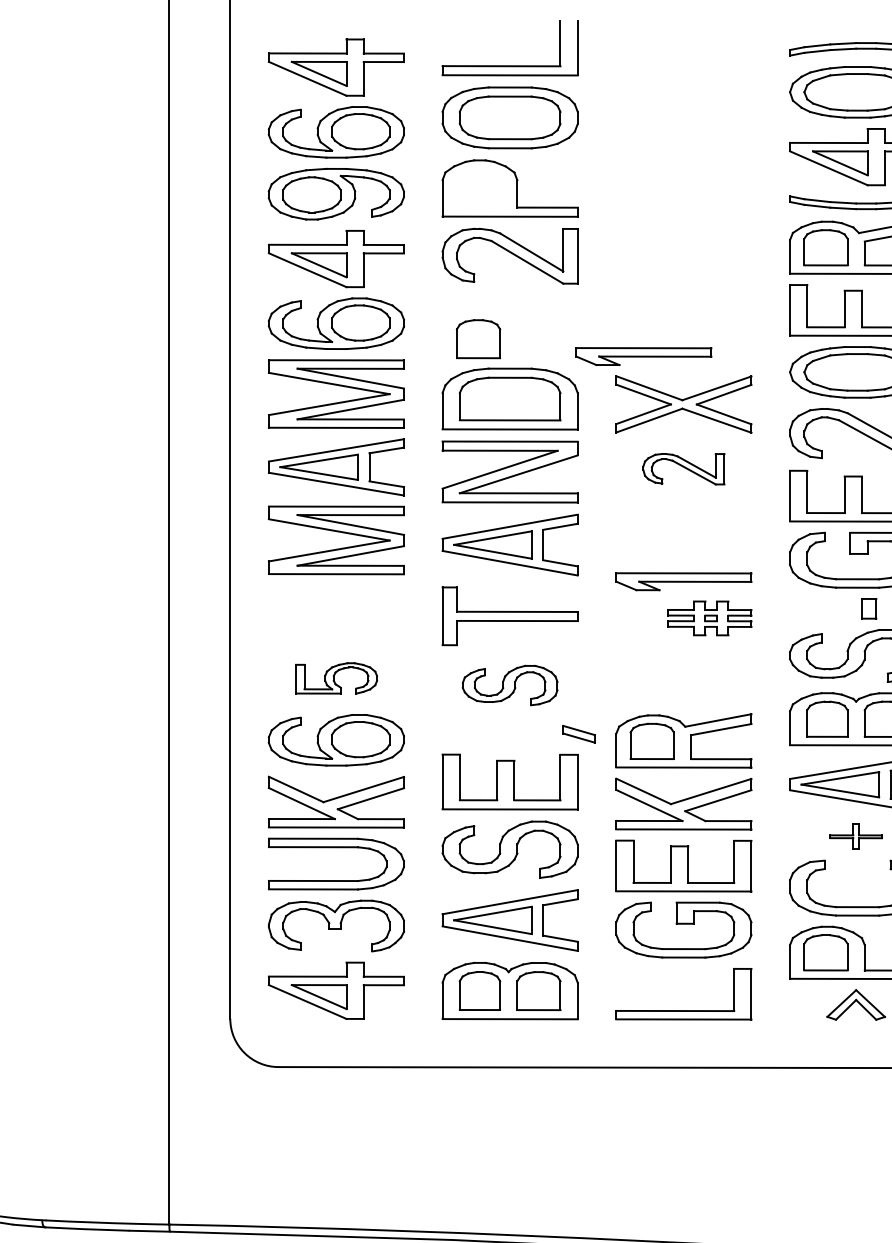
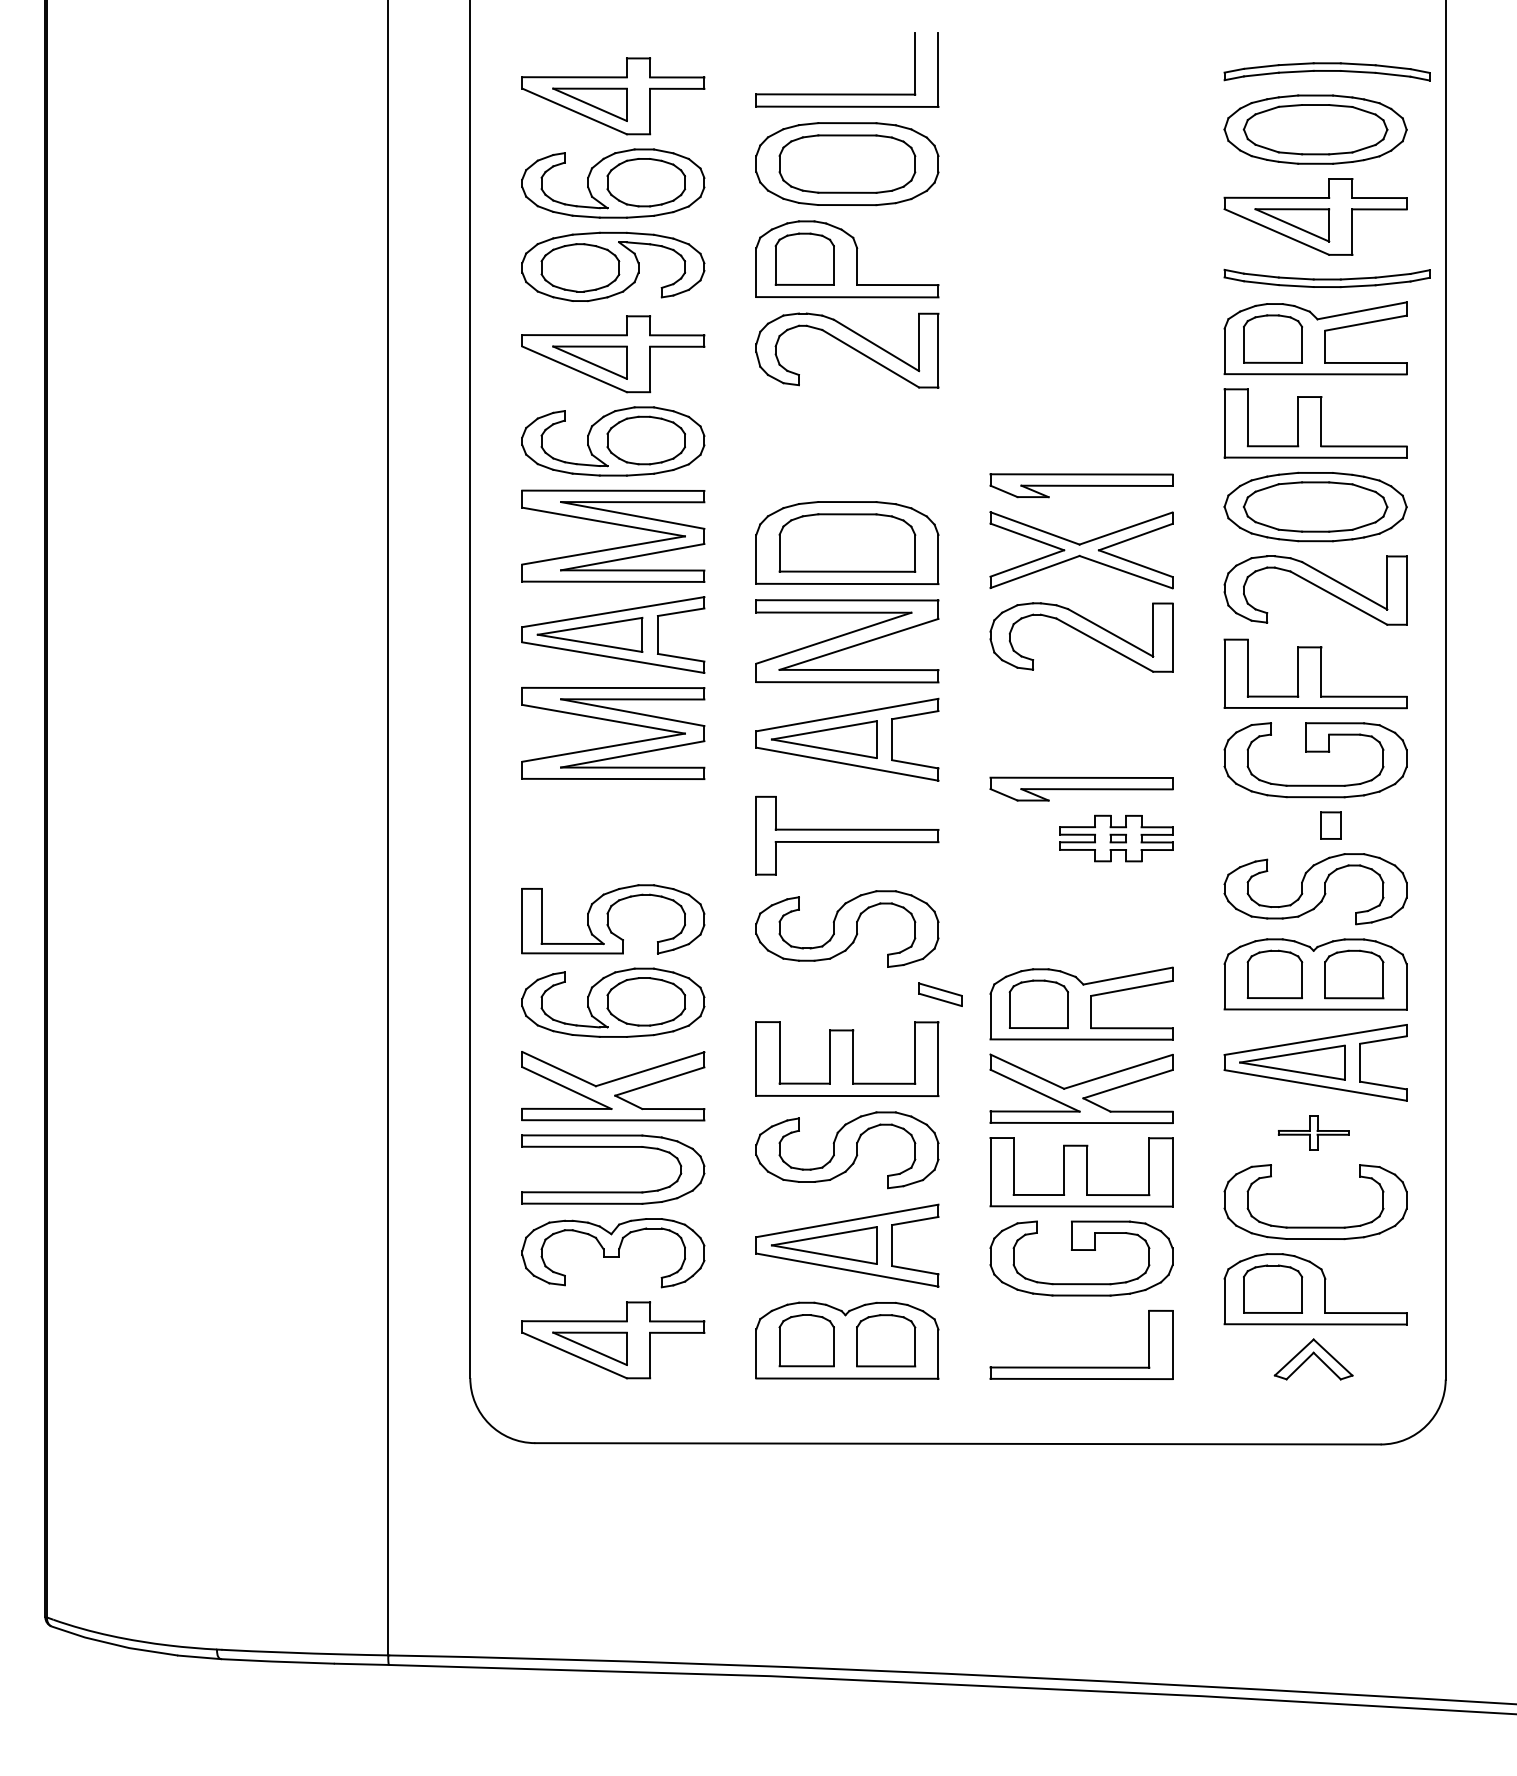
part: (478, 338) -> (804, 258), moved
part: (643, 356) -> (1081, 485), moved
part: (683, 469) -> (1081, 637), size x1.67
part: (336, 678) -> (613, 919), size x1.67
part: (510, 685) -> (847, 928), size x1.43

